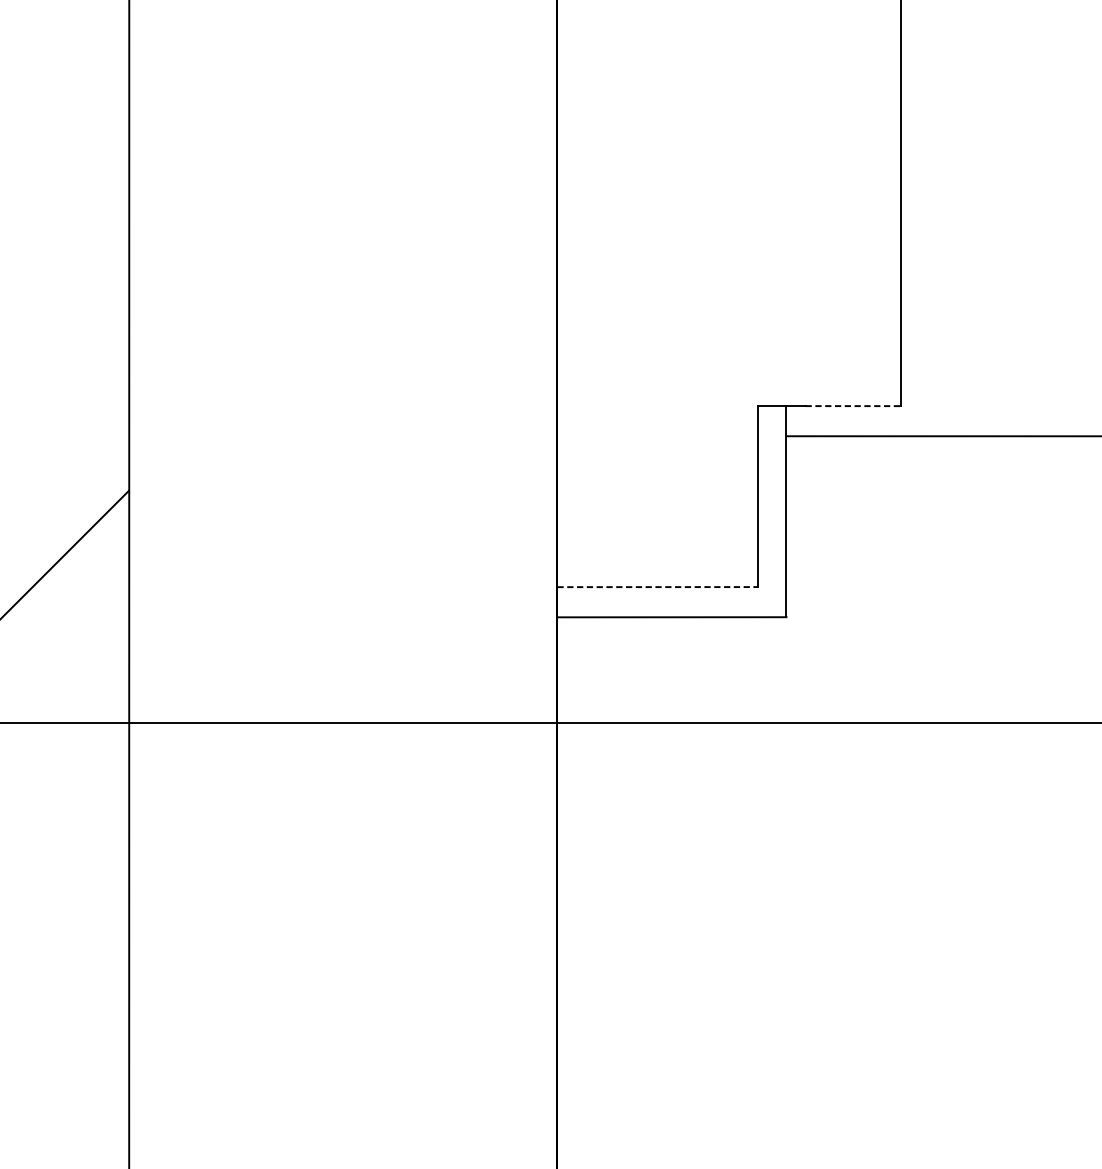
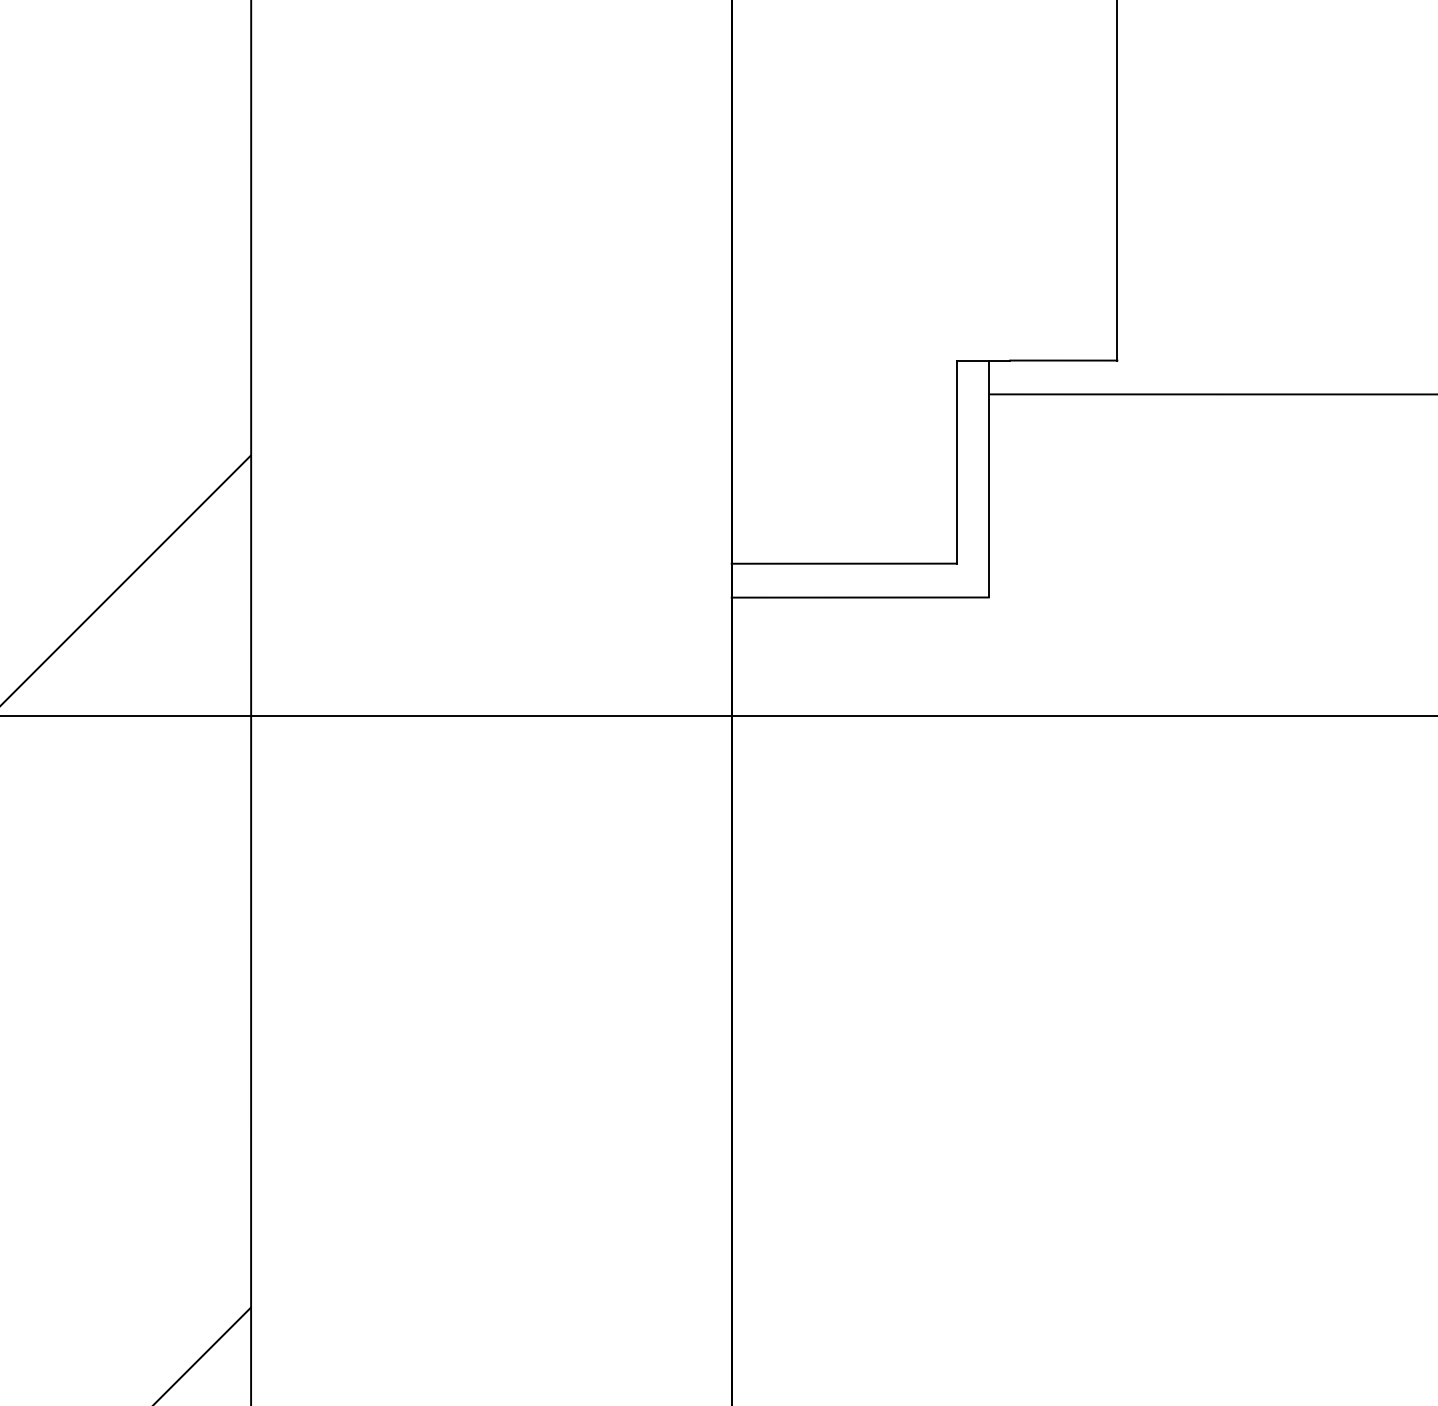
line: (853, 406) -> (1063, 360), dashed -> solid
line: (657, 586) -> (844, 563), dashed -> solid

